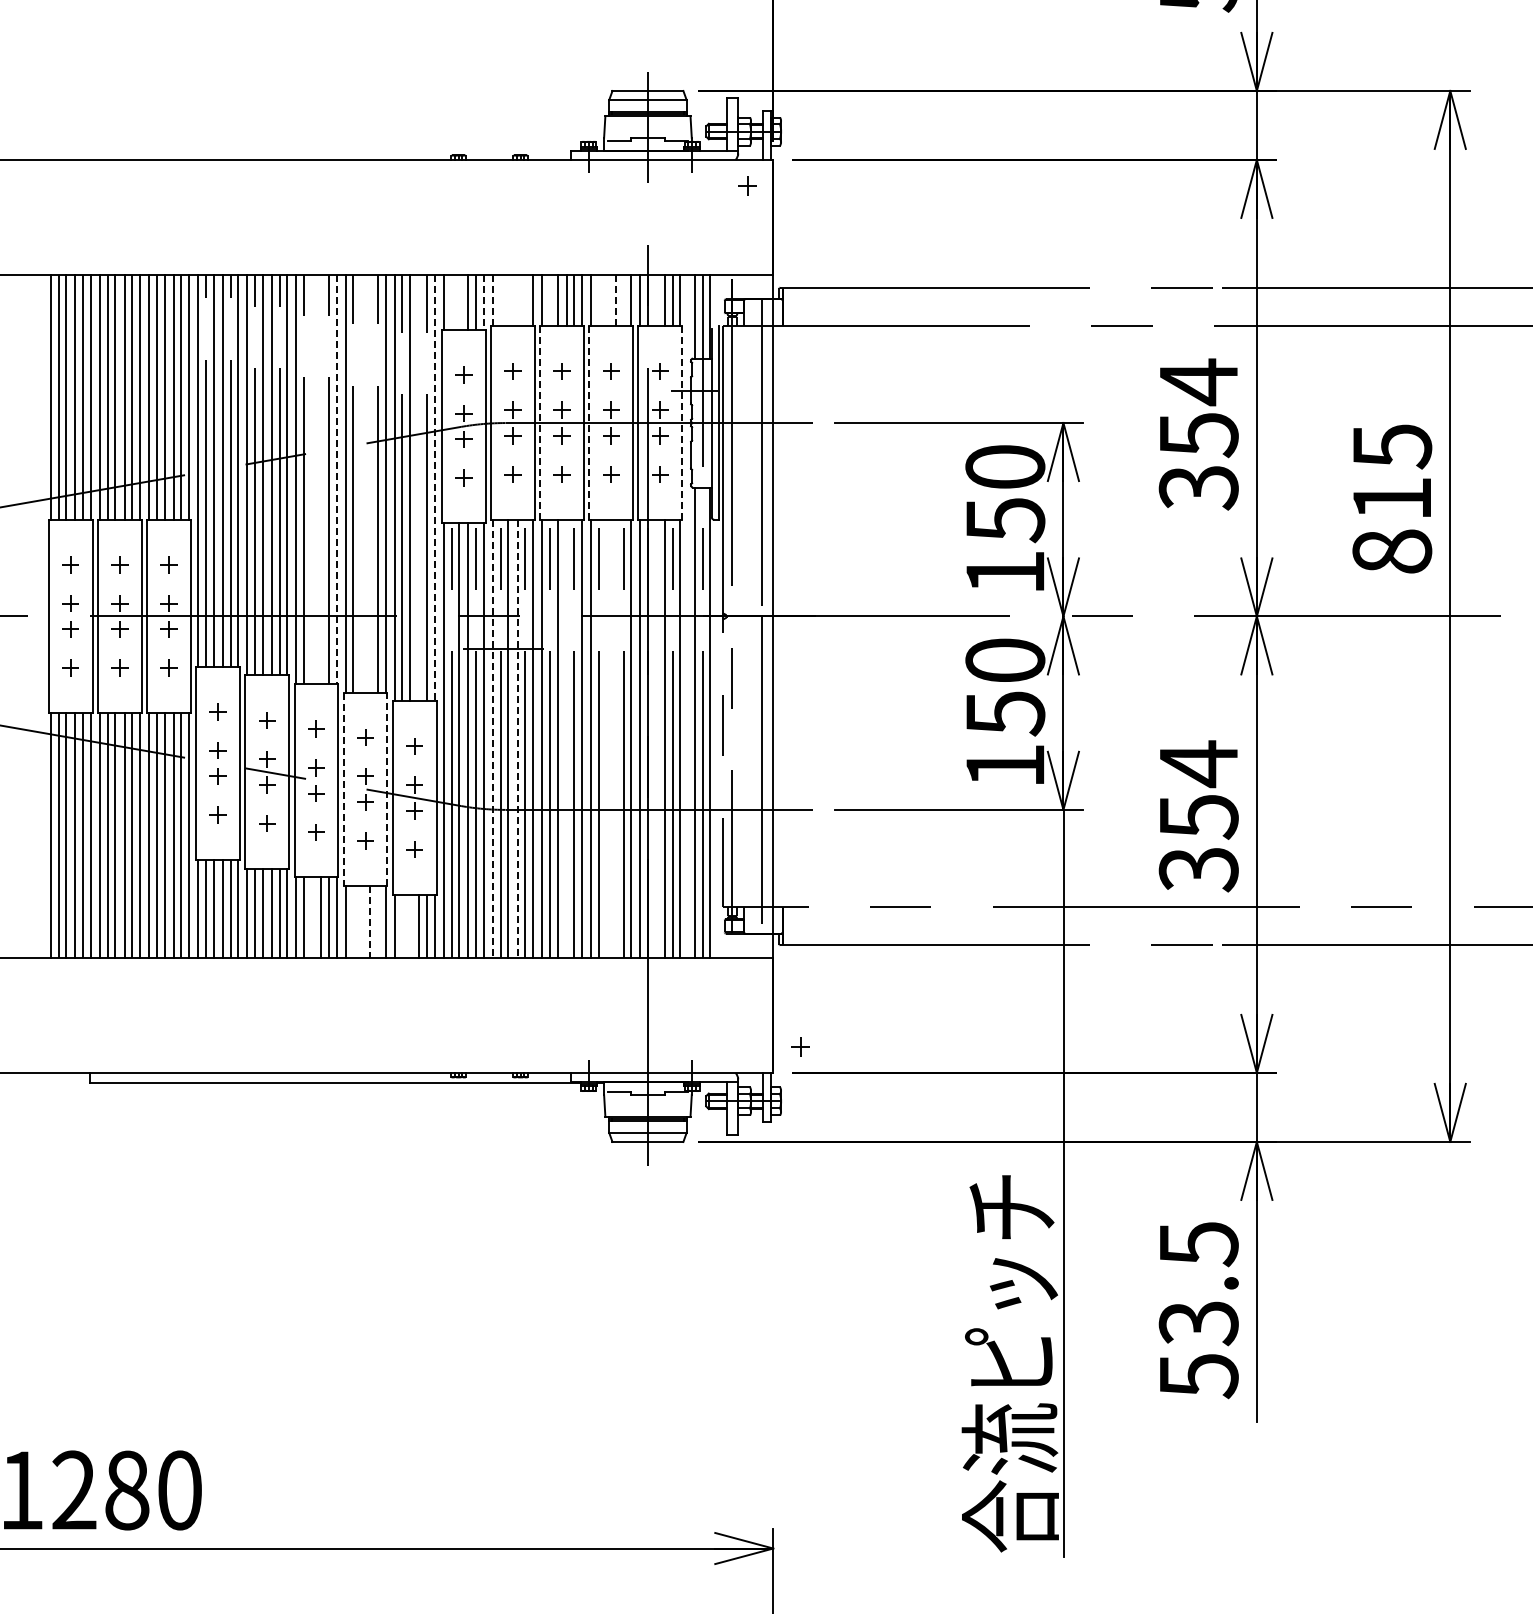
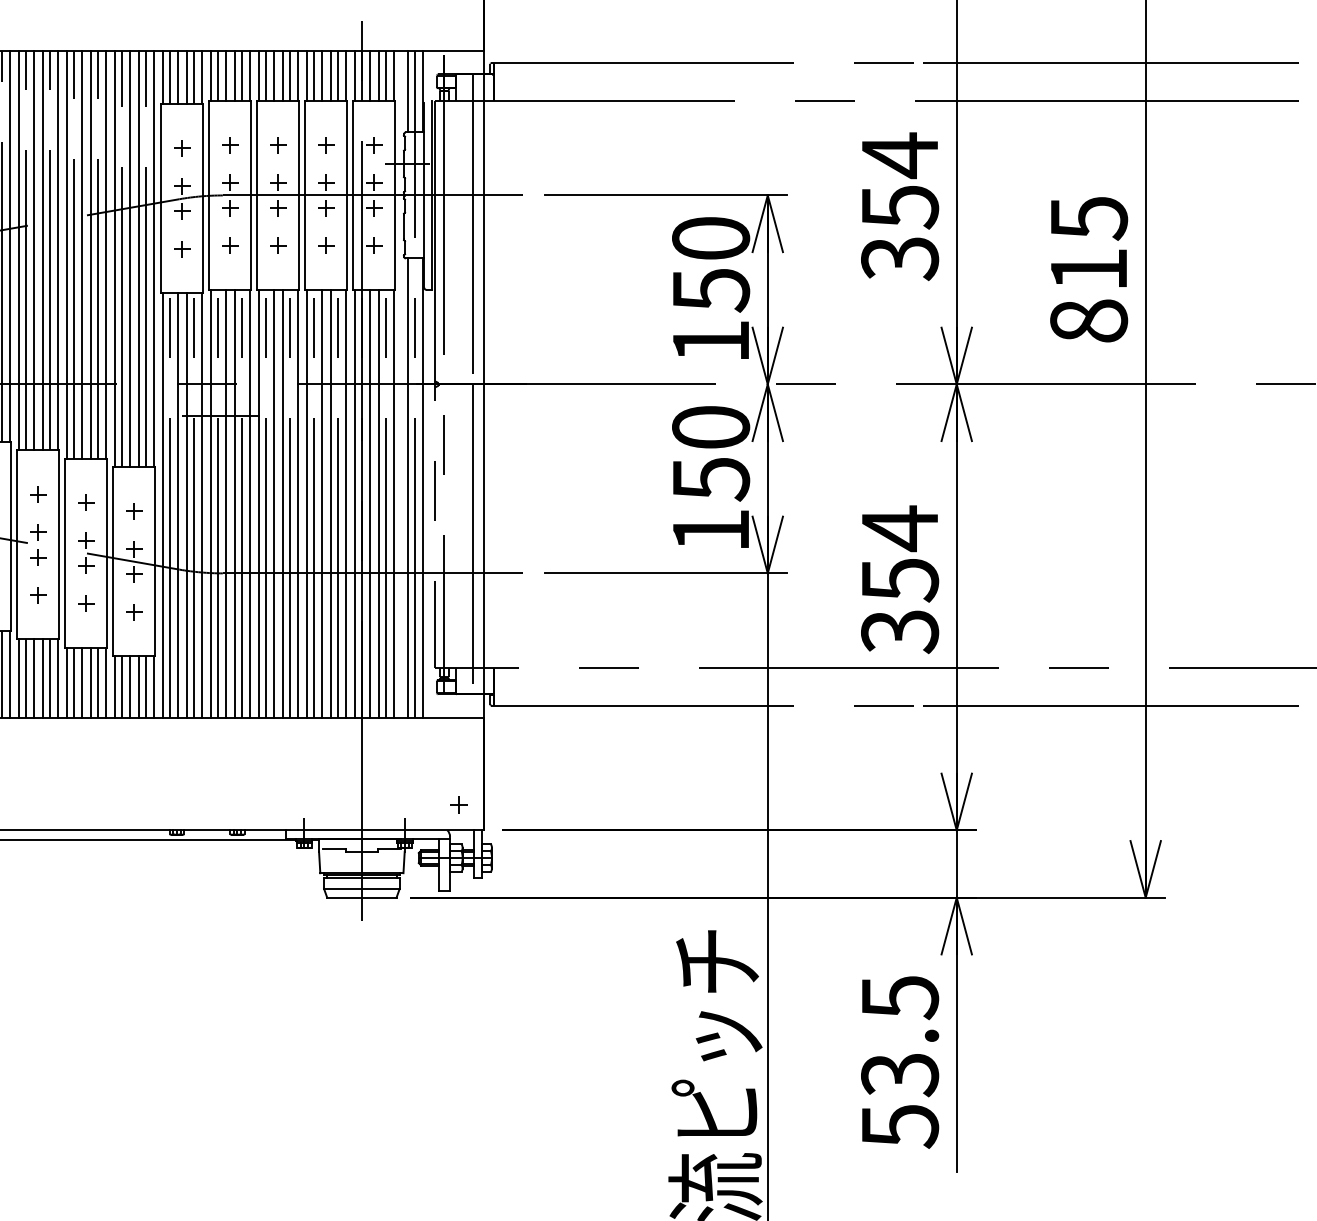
line: (492, 300) -> (210, 75), dashed -> solid
line: (500, 300) -> (217, 75), added
line: (508, 300) -> (225, 75), added
line: (517, 300) -> (234, 75), added
line: (525, 300) -> (242, 75), added
line: (549, 300) -> (265, 75), added
line: (598, 300) -> (313, 75), added
line: (606, 300) -> (321, 75), added
line: (615, 300) -> (330, 75), dashed -> solid
line: (623, 300) -> (338, 75), added
line: (655, 300) -> (369, 75), added
line: (451, 301) -> (169, 76), added
line: (459, 301) -> (177, 76), added
line: (483, 302) -> (201, 77), dashed -> solid
line: (540, 423) -> (256, 195), dashed -> solid
line: (589, 423) -> (304, 195), dashed -> solid
line: (682, 423) -> (395, 195), dashed -> solid
line: (311, 479) -> (33, 250), added
line: (321, 479) -> (42, 250), added
line: (336, 479) -> (57, 250), dashed -> solid
line: (361, 483) -> (82, 254), added
line: (370, 483) -> (90, 254), added
line: (419, 487) -> (138, 258), added
line: (434, 488) -> (153, 259), dashed -> solid
line: (566, 738) -> (282, 503), added
line: (606, 738) -> (321, 503), added
line: (615, 738) -> (330, 503), added
line: (655, 738) -> (369, 503), added
line: (492, 739) -> (210, 504), dashed -> solid
line: (517, 739) -> (234, 504), dashed -> solid
line: (343, 789) -> (64, 553), dashed -> solid
line: (387, 789) -> (107, 553), dashed -> solid
line: (311, 917) -> (33, 678), added
line: (353, 922) -> (74, 683), added
line: (361, 922) -> (82, 683), added
line: (370, 922) -> (90, 683), dashed -> solid
line: (377, 922) -> (97, 683), added
line: (402, 926) -> (122, 687), added
line: (410, 926) -> (129, 687), added
part: (800, 1046) -> (459, 804), moved

